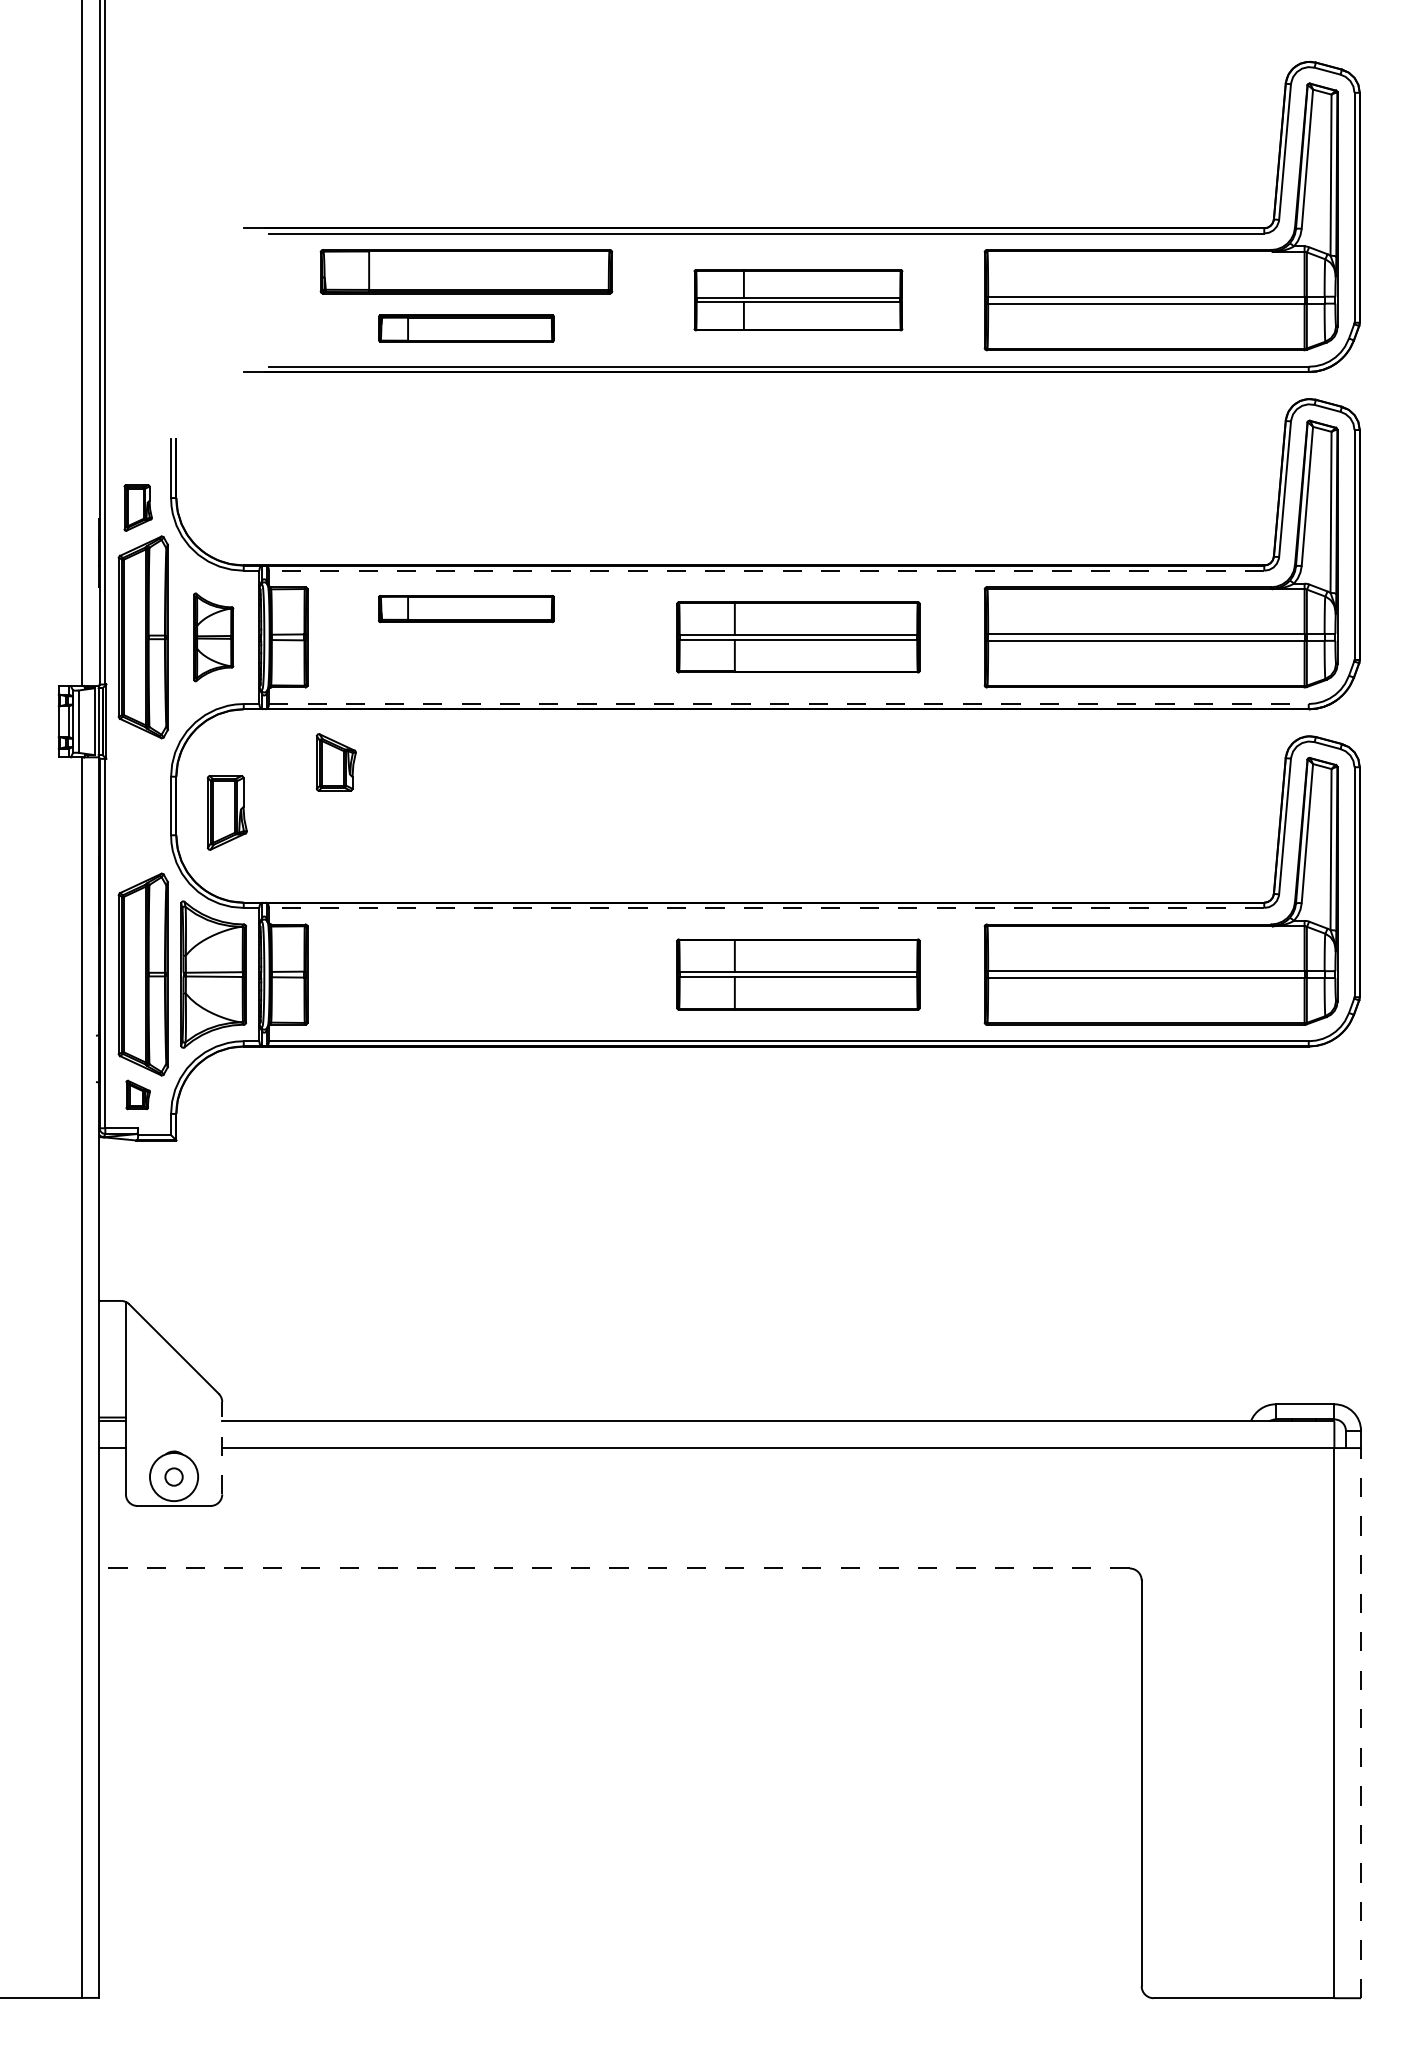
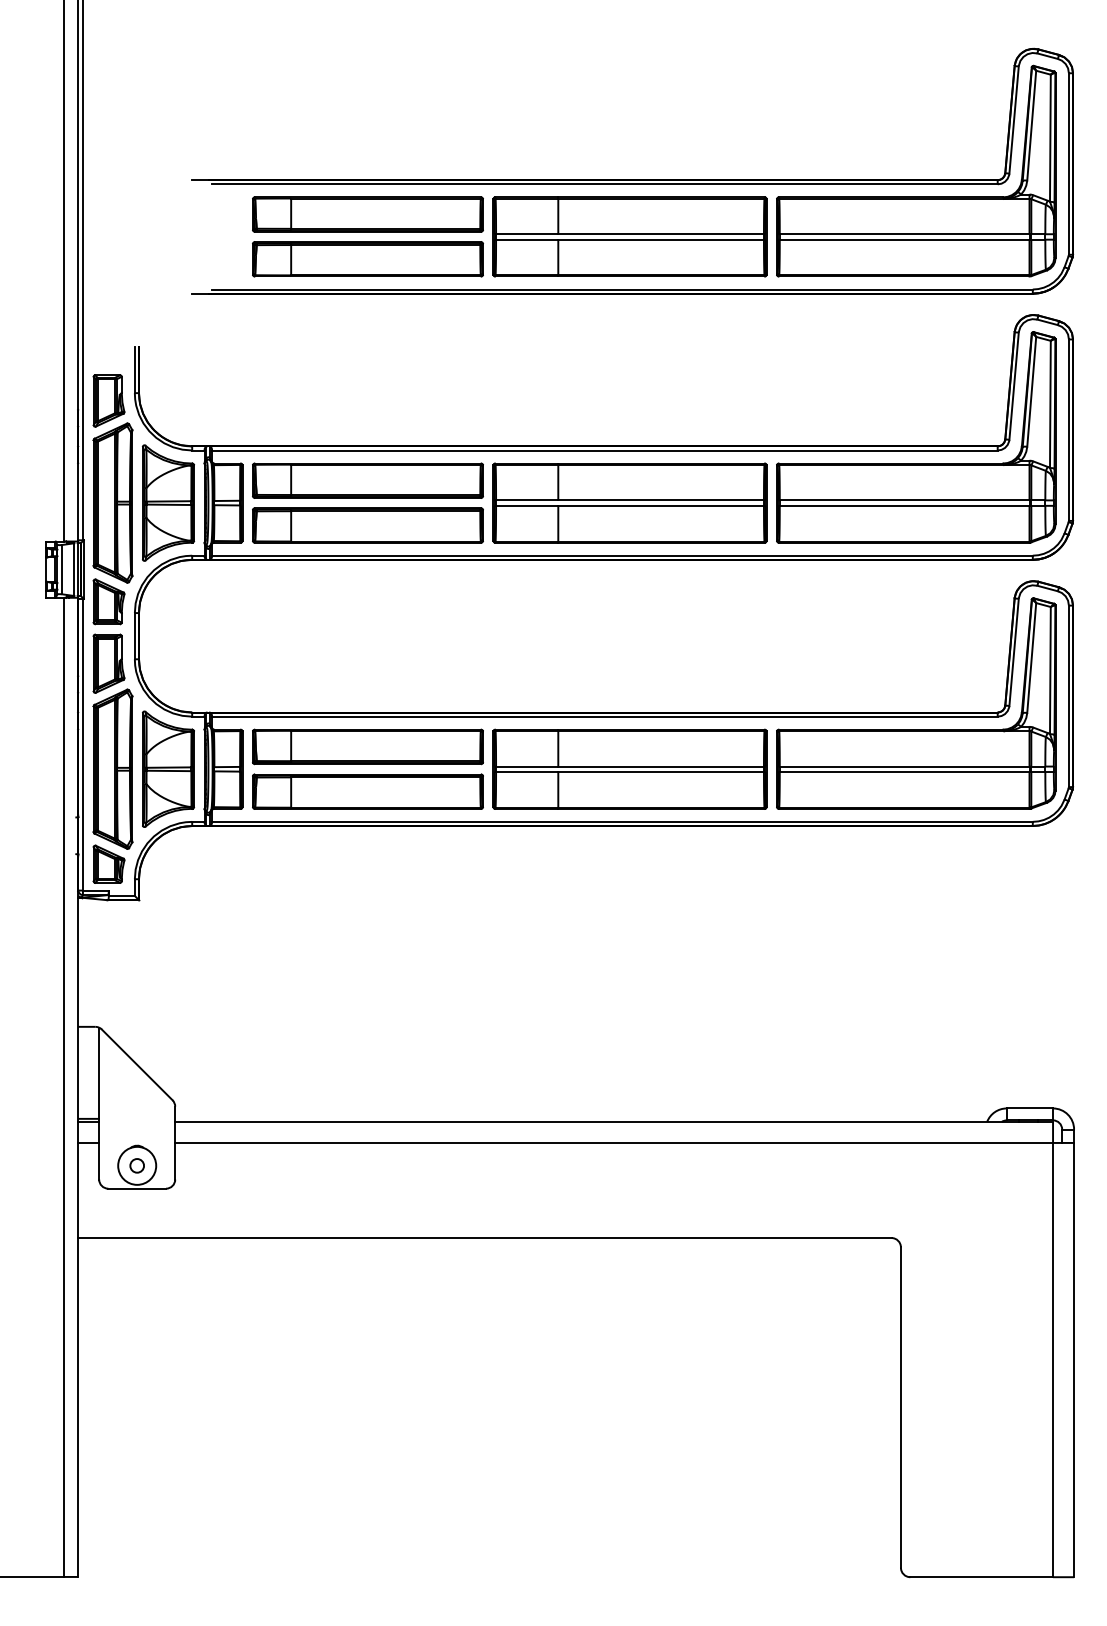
part: (798, 300) -> (630, 237), size x1.67
part: (466, 328) -> (368, 259), size x1.67
part: (137, 507) -> (108, 400), size x1.43
line: (766, 570) -> (604, 450), dashed -> solid
part: (466, 608) -> (368, 480), size x1.67
part: (213, 637) -> (168, 503), size x1.67
part: (798, 637) -> (630, 503), size x1.43
part: (466, 665) -> (368, 525), added
line: (788, 704) -> (622, 556), dashed -> solid
part: (335, 762) -> (108, 601), moved
part: (226, 812) -> (108, 663), moved
line: (766, 907) -> (604, 716), dashed -> solid
part: (466, 945) -> (368, 746), added
part: (798, 974) -> (630, 769), size x1.43
part: (466, 1002) -> (368, 791), added
part: (137, 1094) -> (108, 863), size x1.67
line: (222, 1447) -> (175, 1142), dashed -> solid
line: (613, 1568) -> (484, 1238), dashed -> solid
line: (1361, 1722) -> (1074, 1359), dashed -> solid

